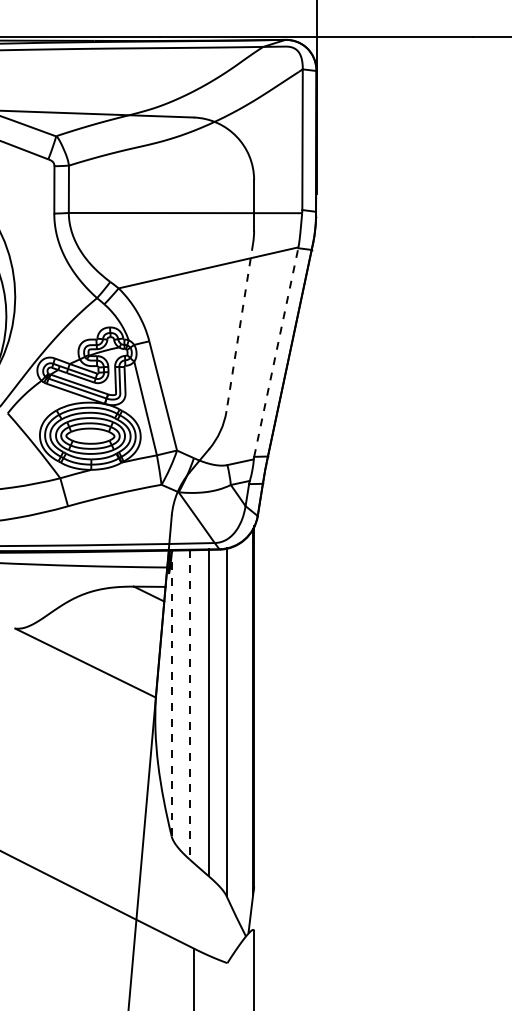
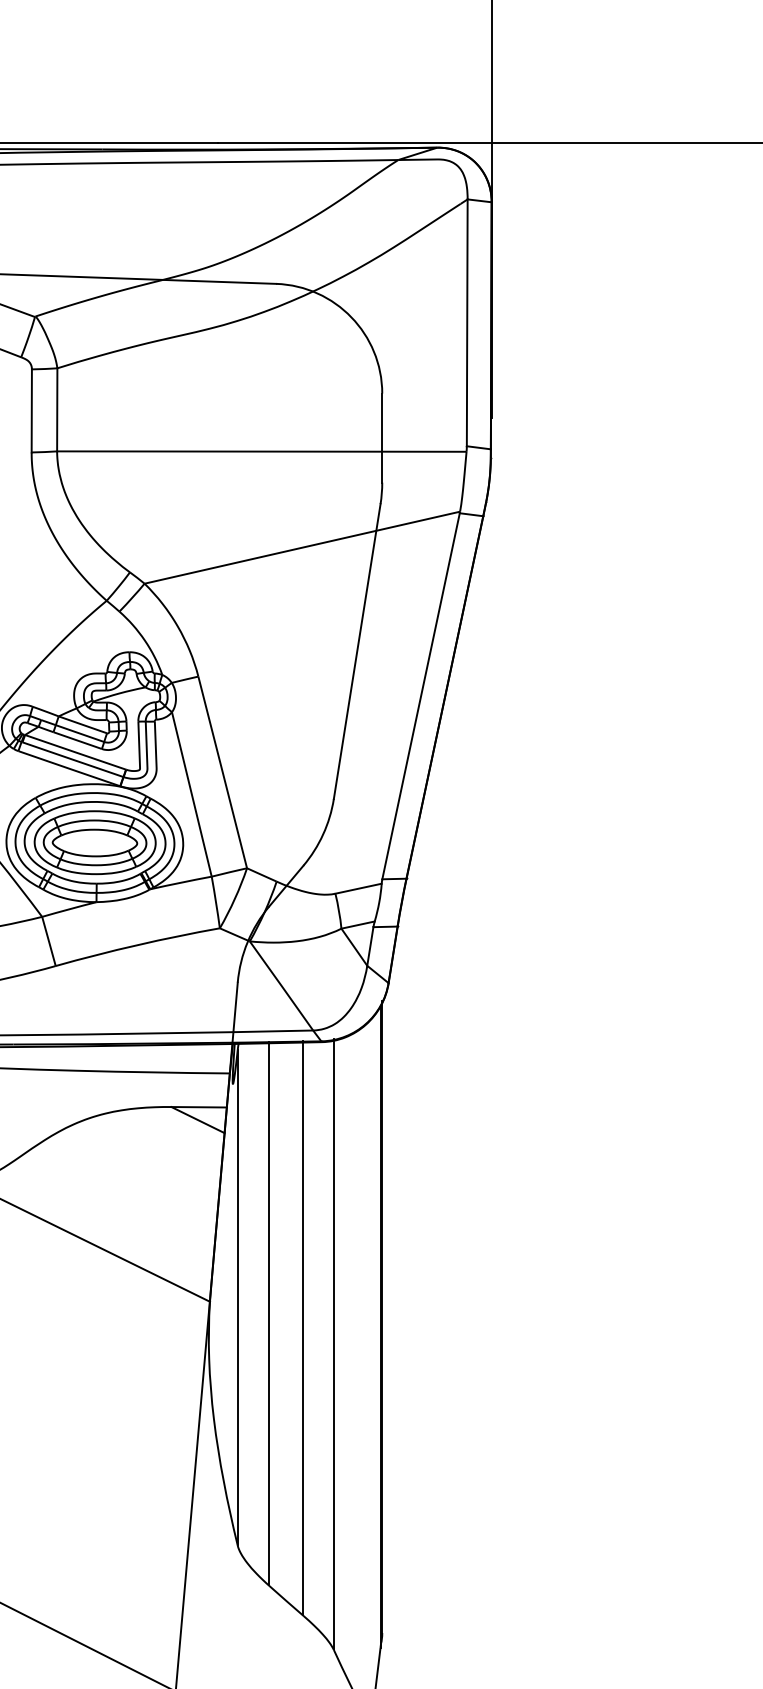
line: (239, 327) -> (356, 652), dashed -> solid
line: (276, 352) -> (421, 696), dashed -> solid
line: (171, 694) -> (237, 1296), dashed -> solid
line: (189, 704) -> (268, 1313), dashed -> solid

